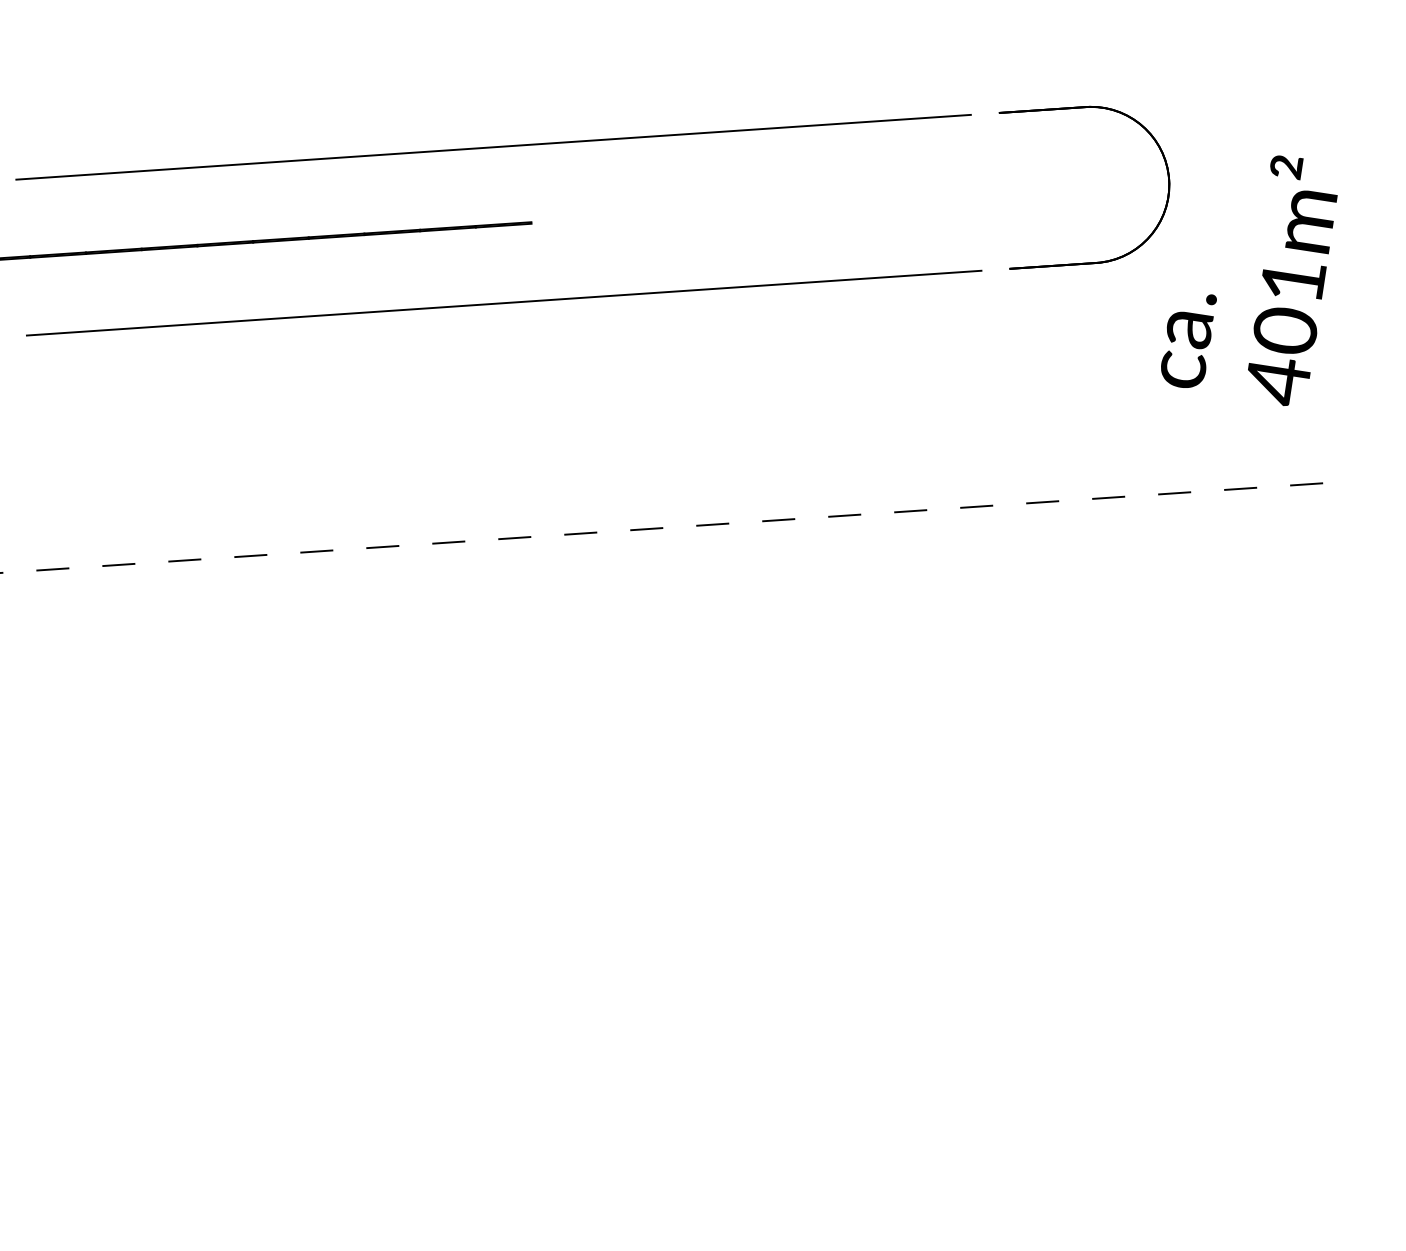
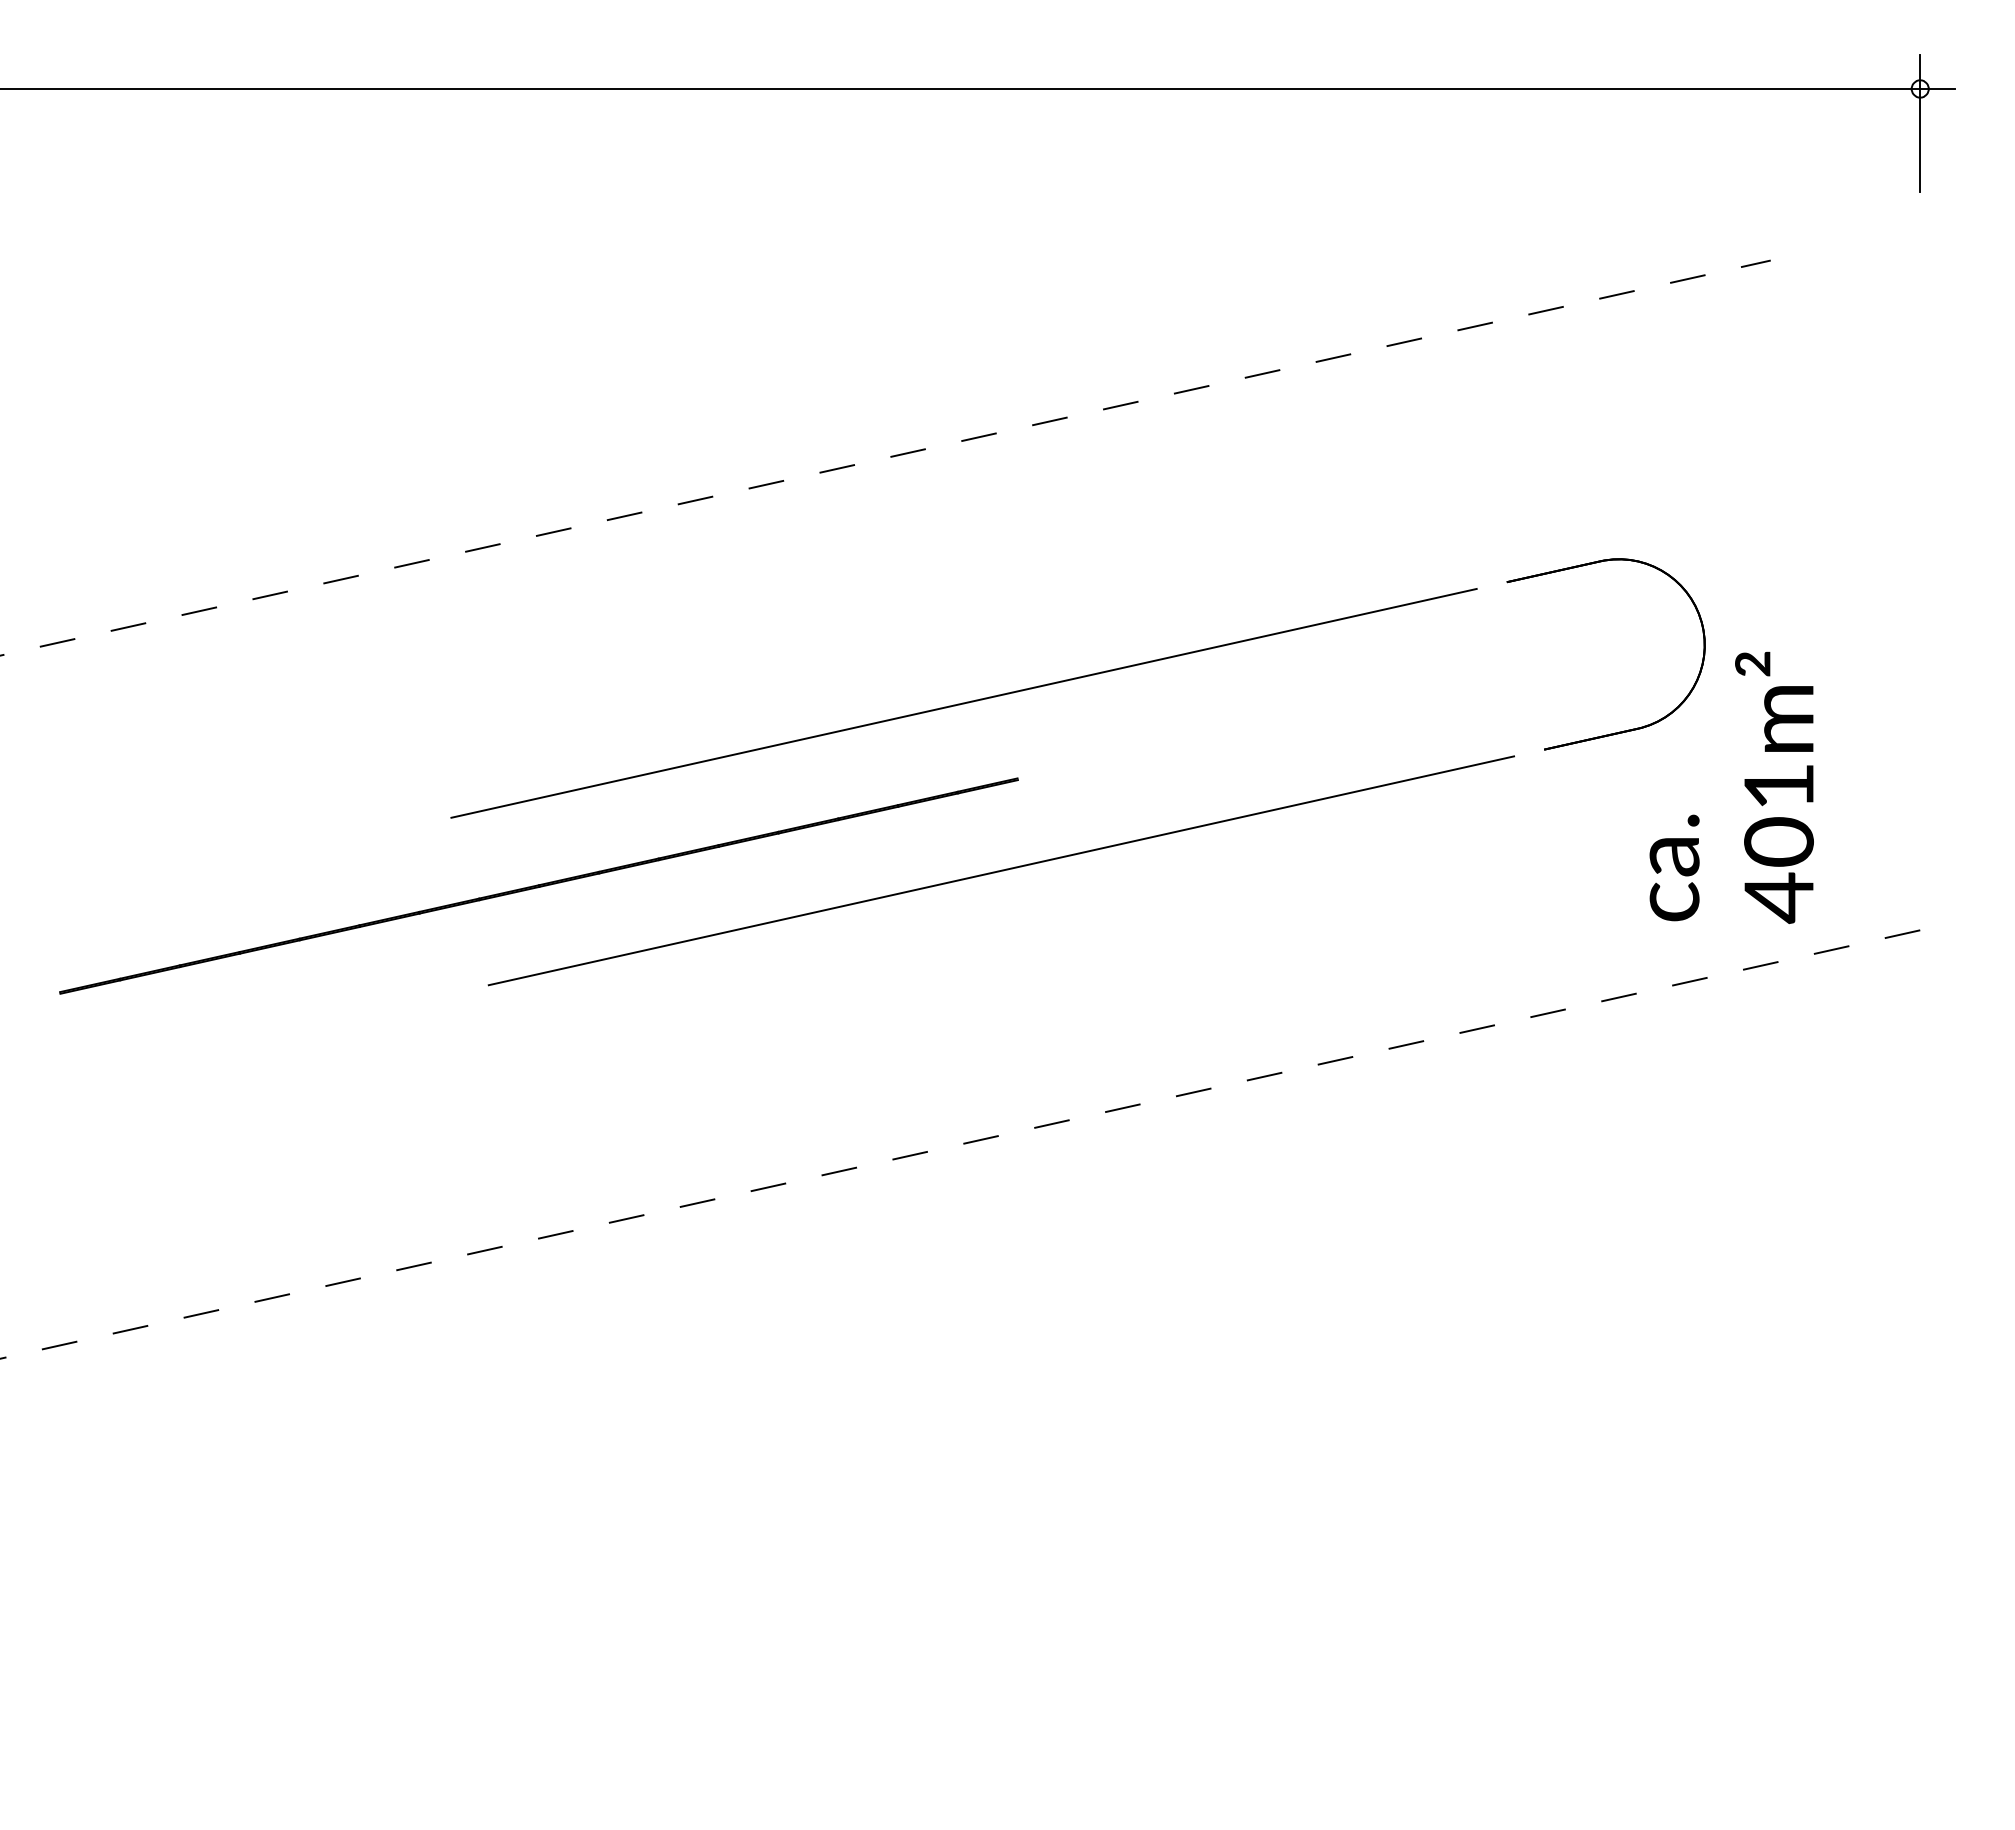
text: (1250, 275) -> (1731, 787), moved

